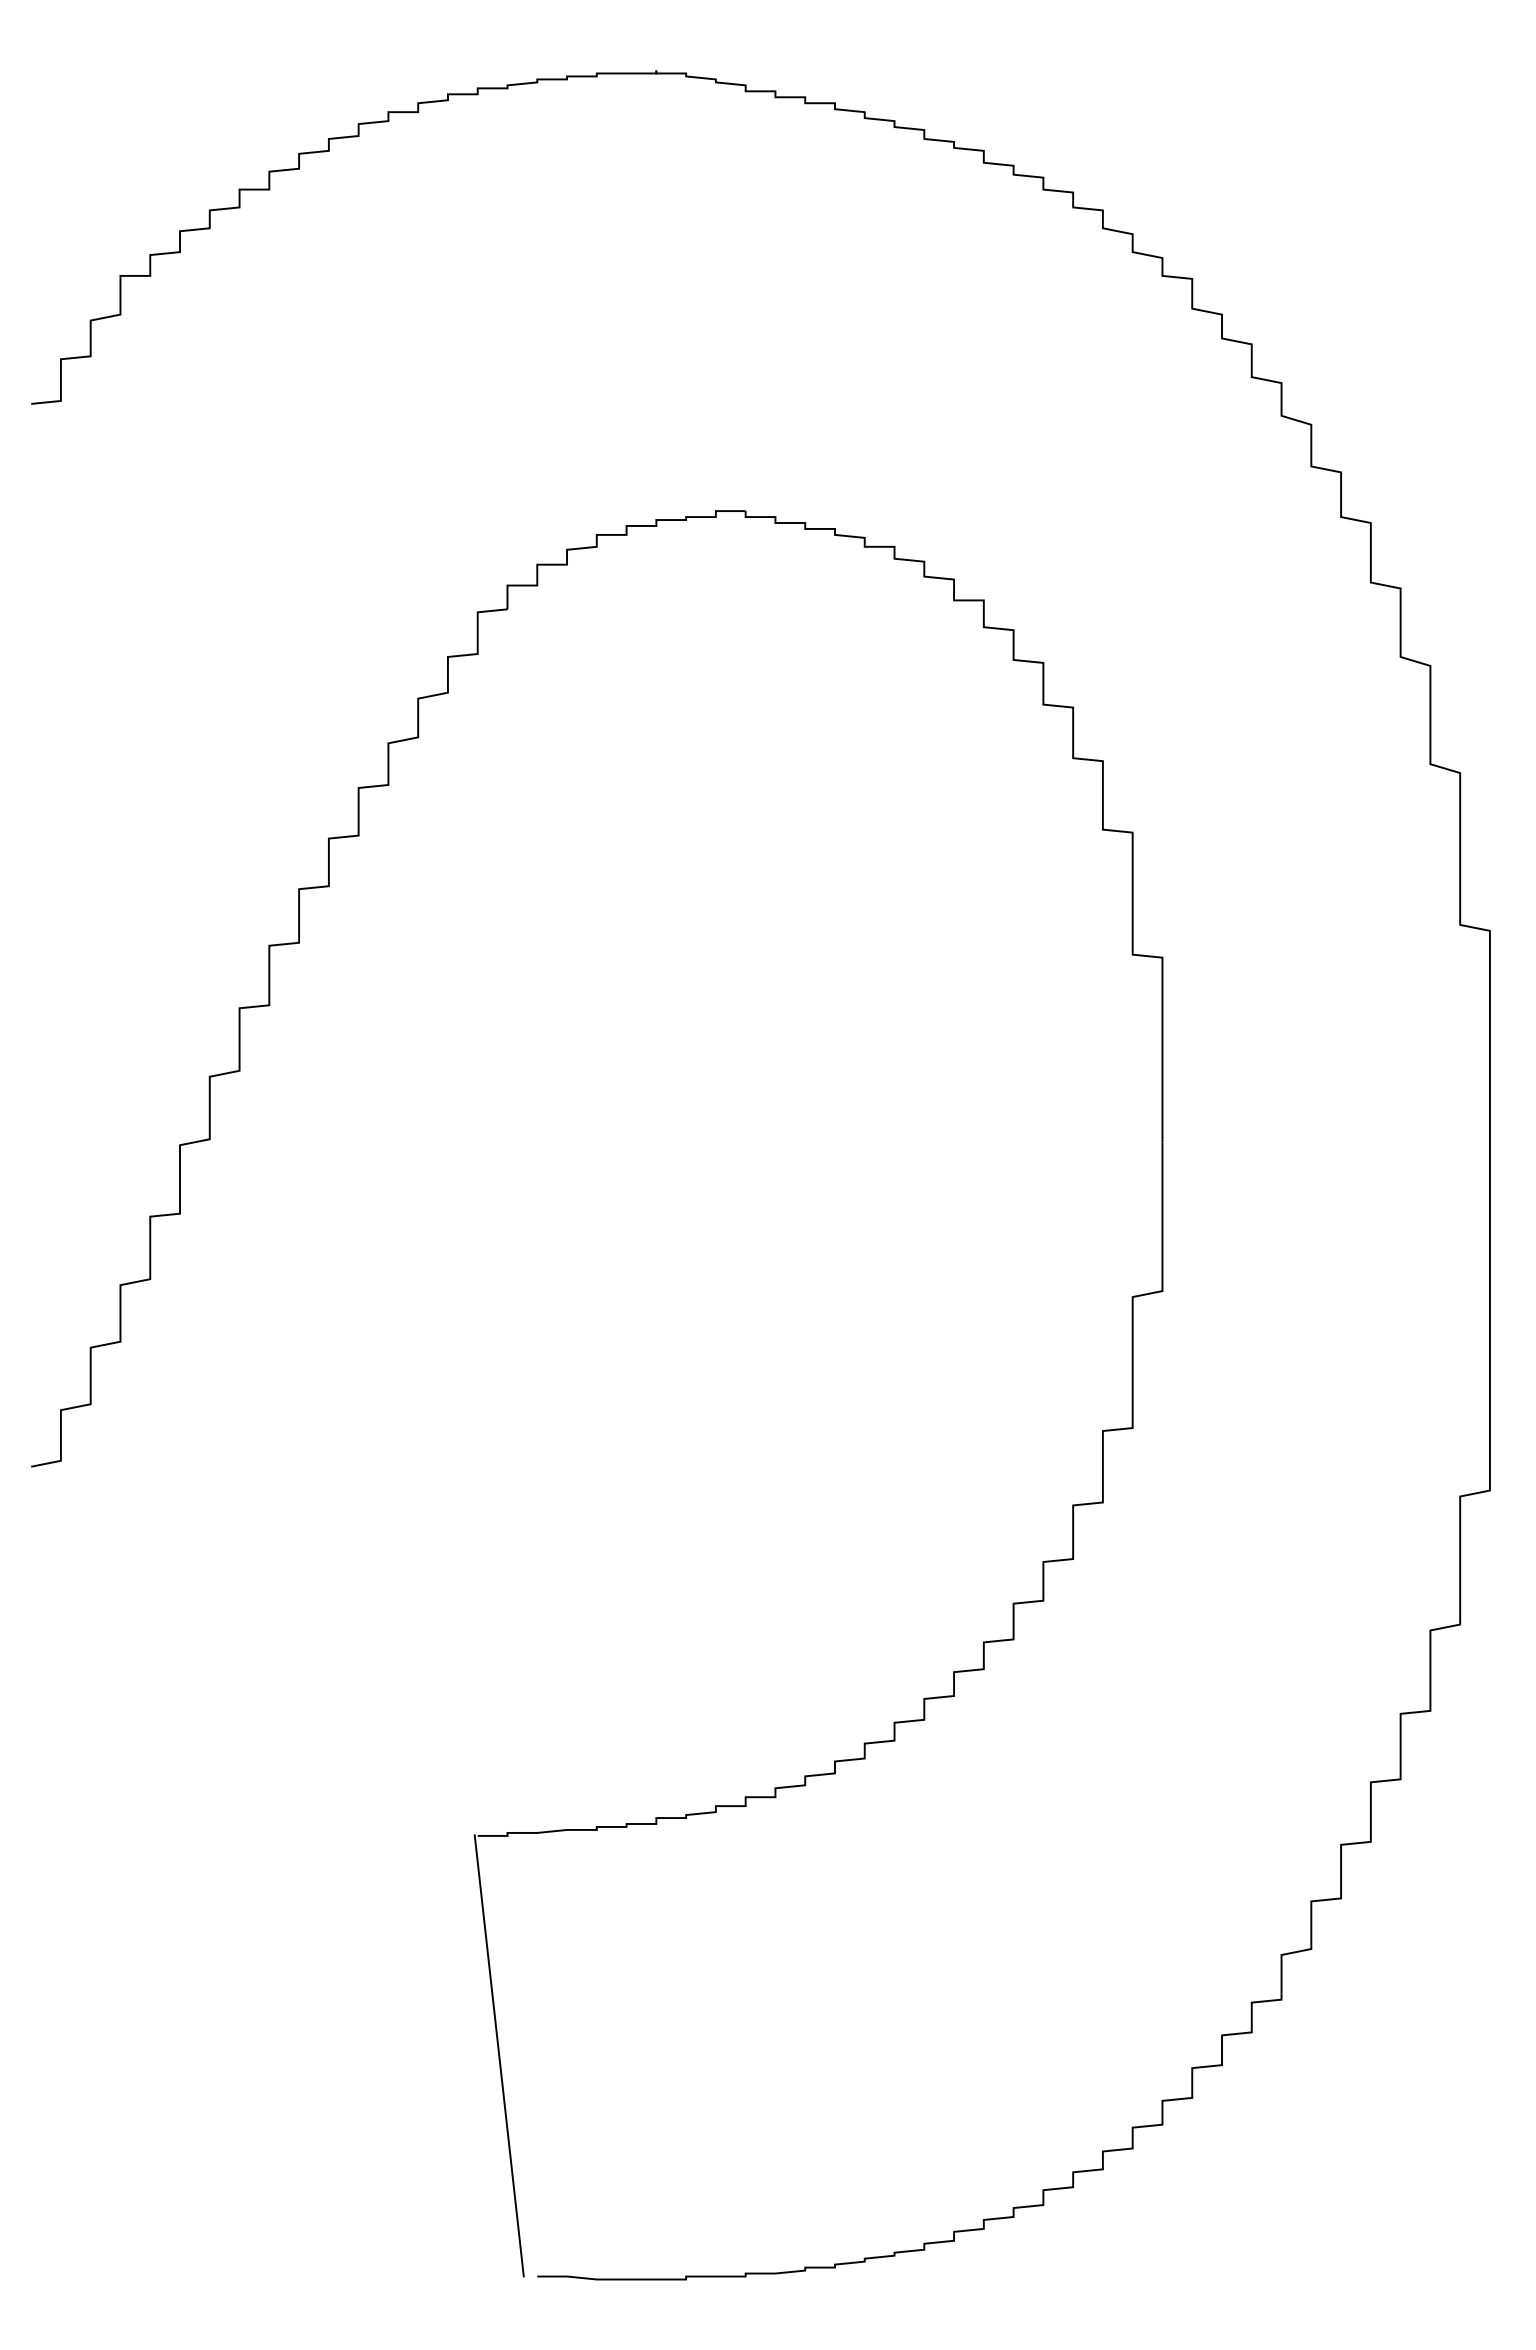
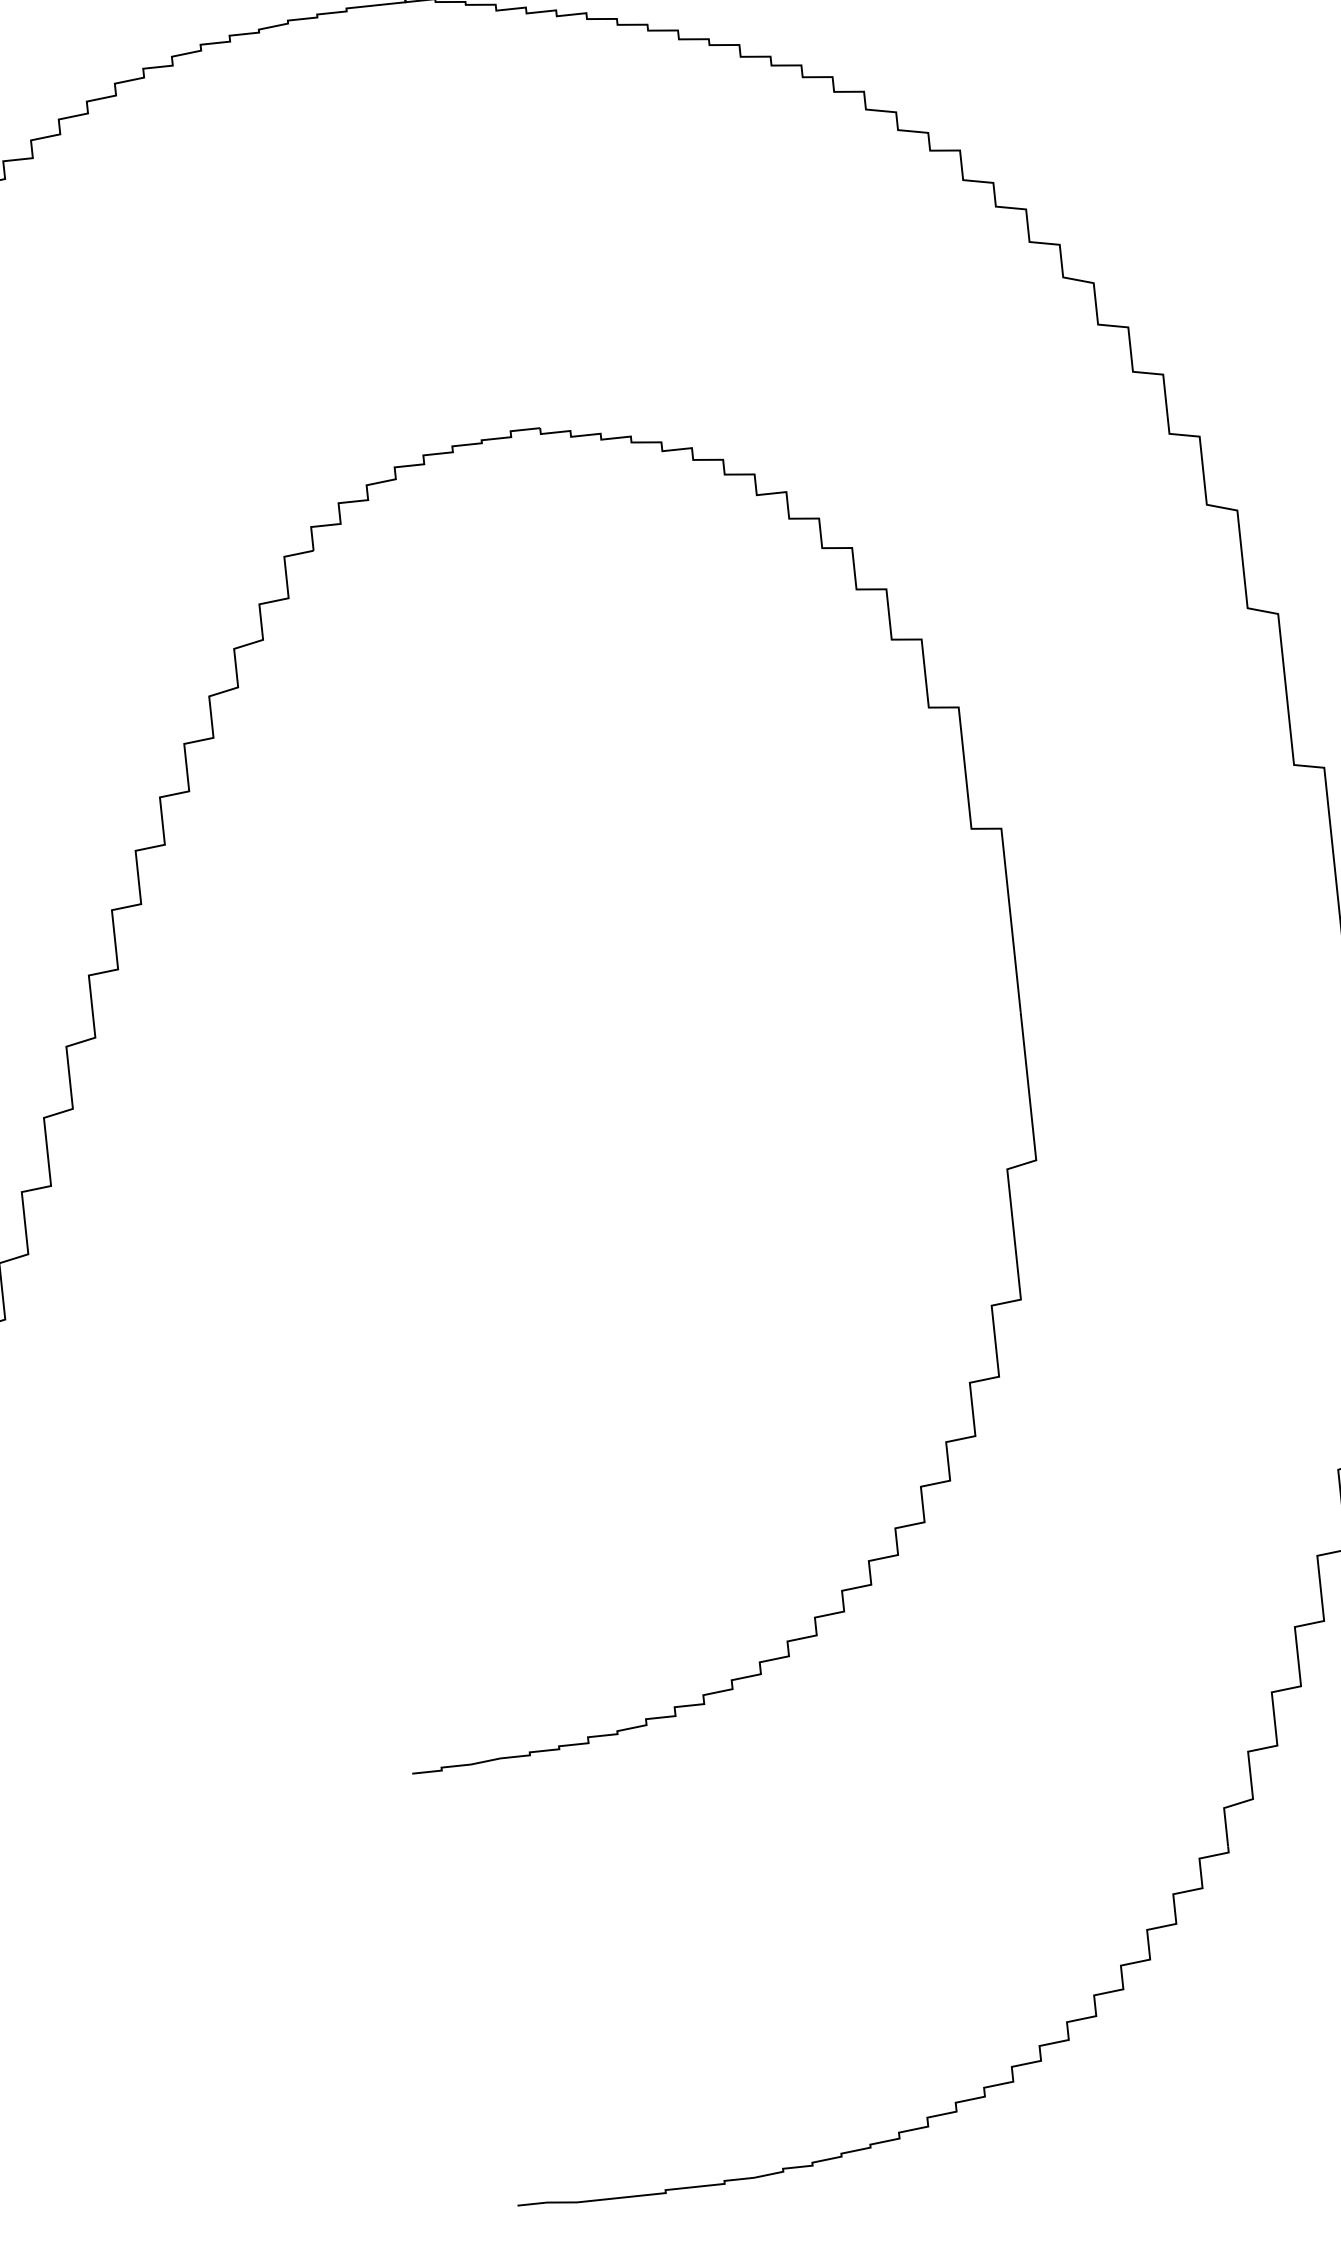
line: (498, 2055) -> (455, 1989), removed

